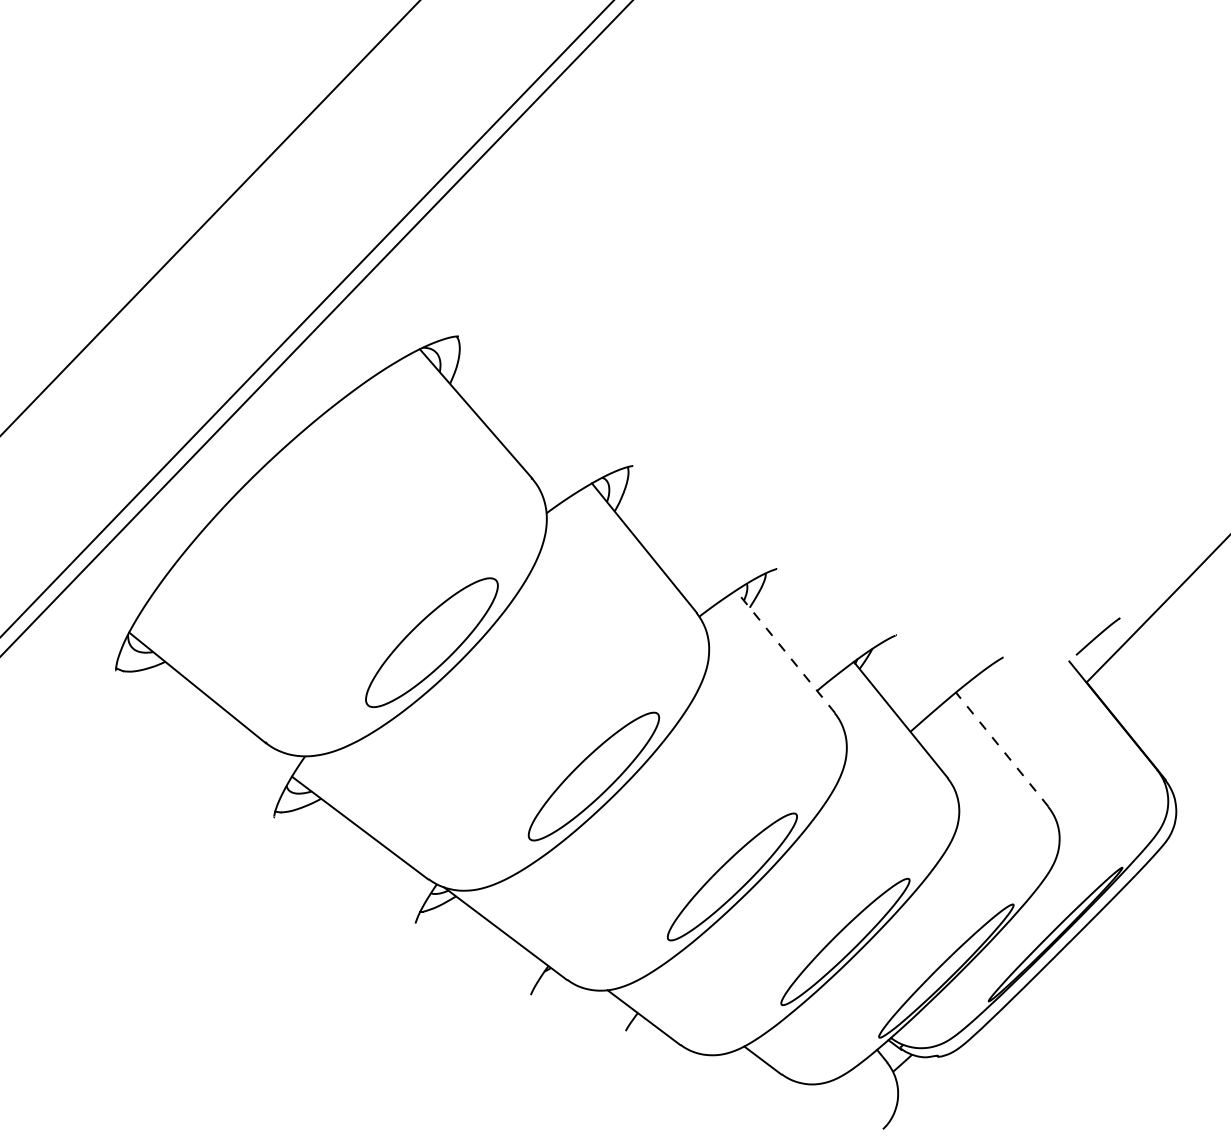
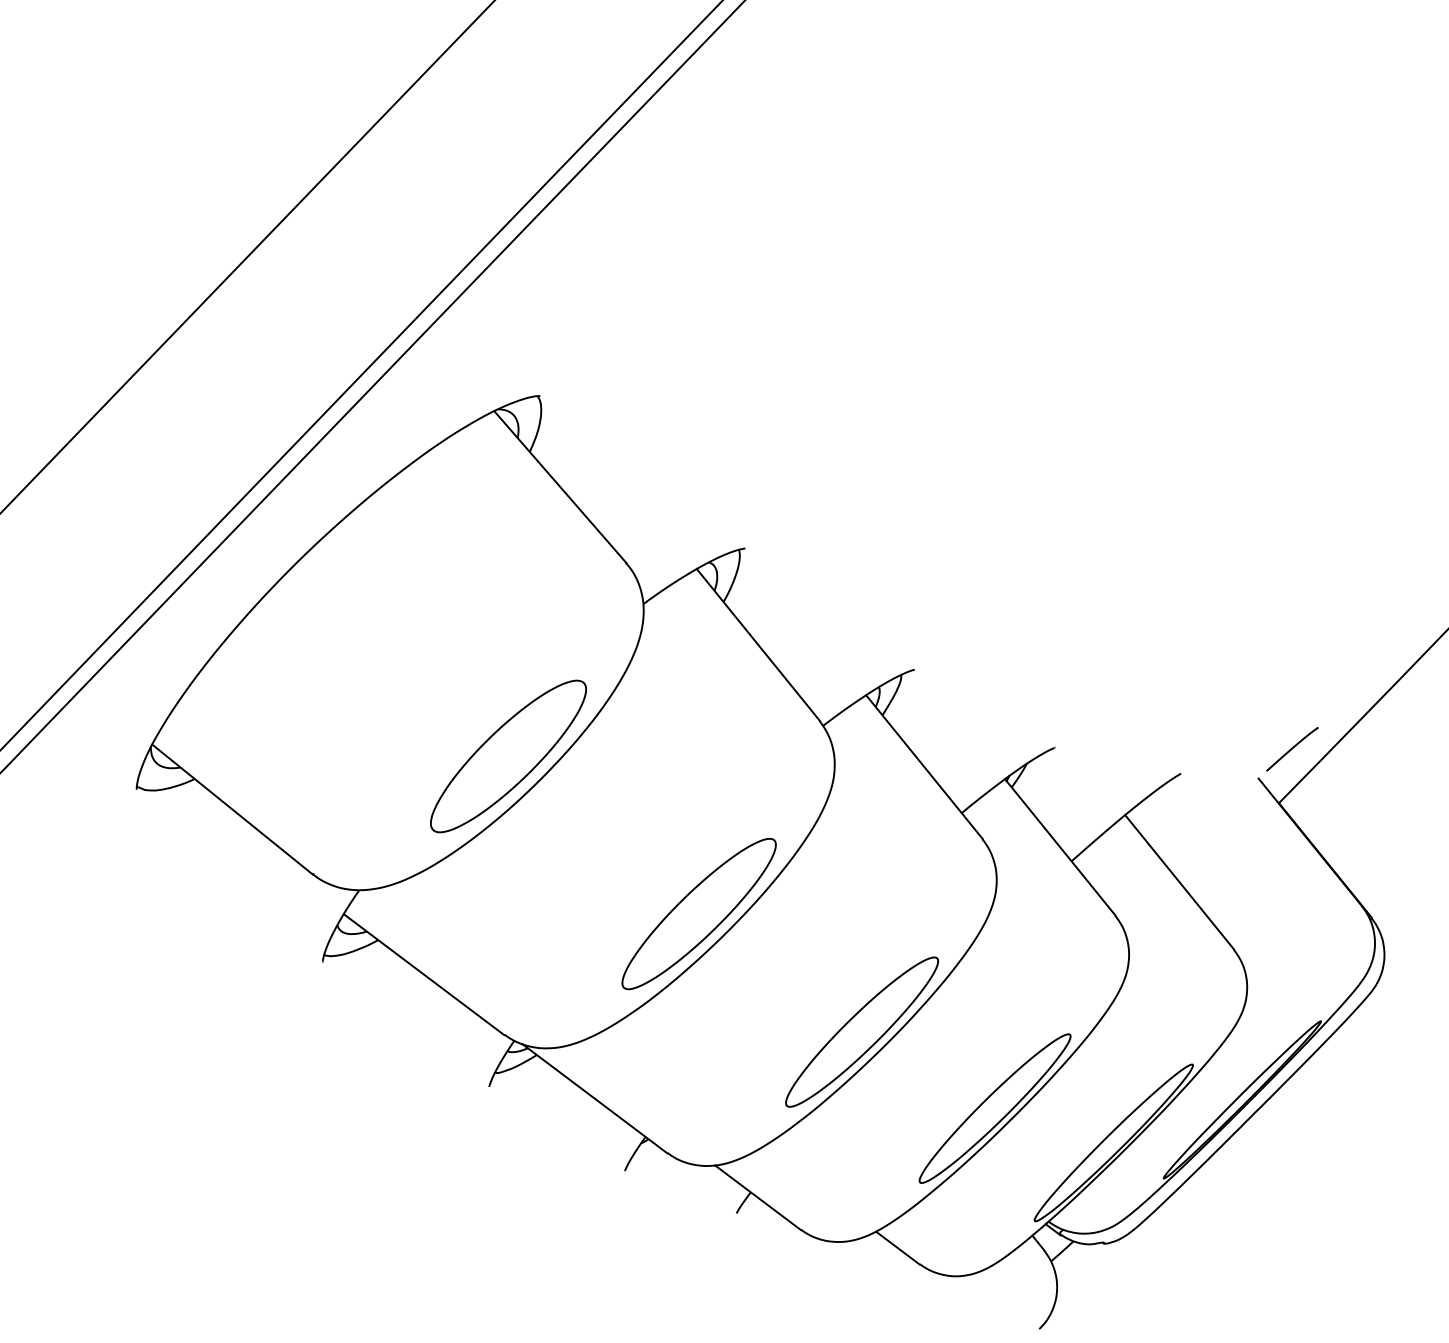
line: (785, 651) -> (924, 766), dashed -> solid
line: (1001, 749) -> (1178, 882), dashed -> solid

